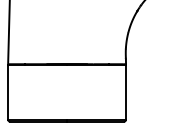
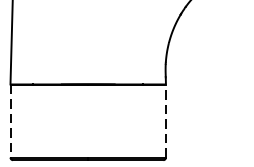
line: (8, 92) -> (10, 121), solid -> dashed
line: (126, 92) -> (166, 121), solid -> dashed

